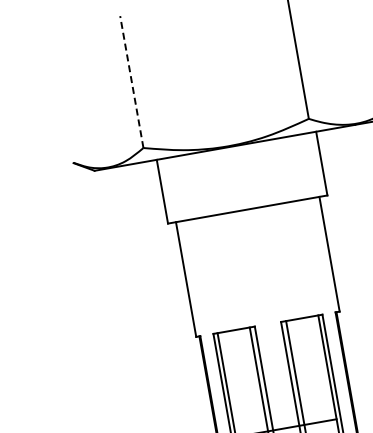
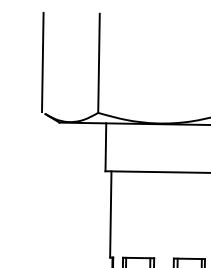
line: (131, 82) -> (98, 63), dashed -> solid
line: (56, 95) -> (42, 62), added

